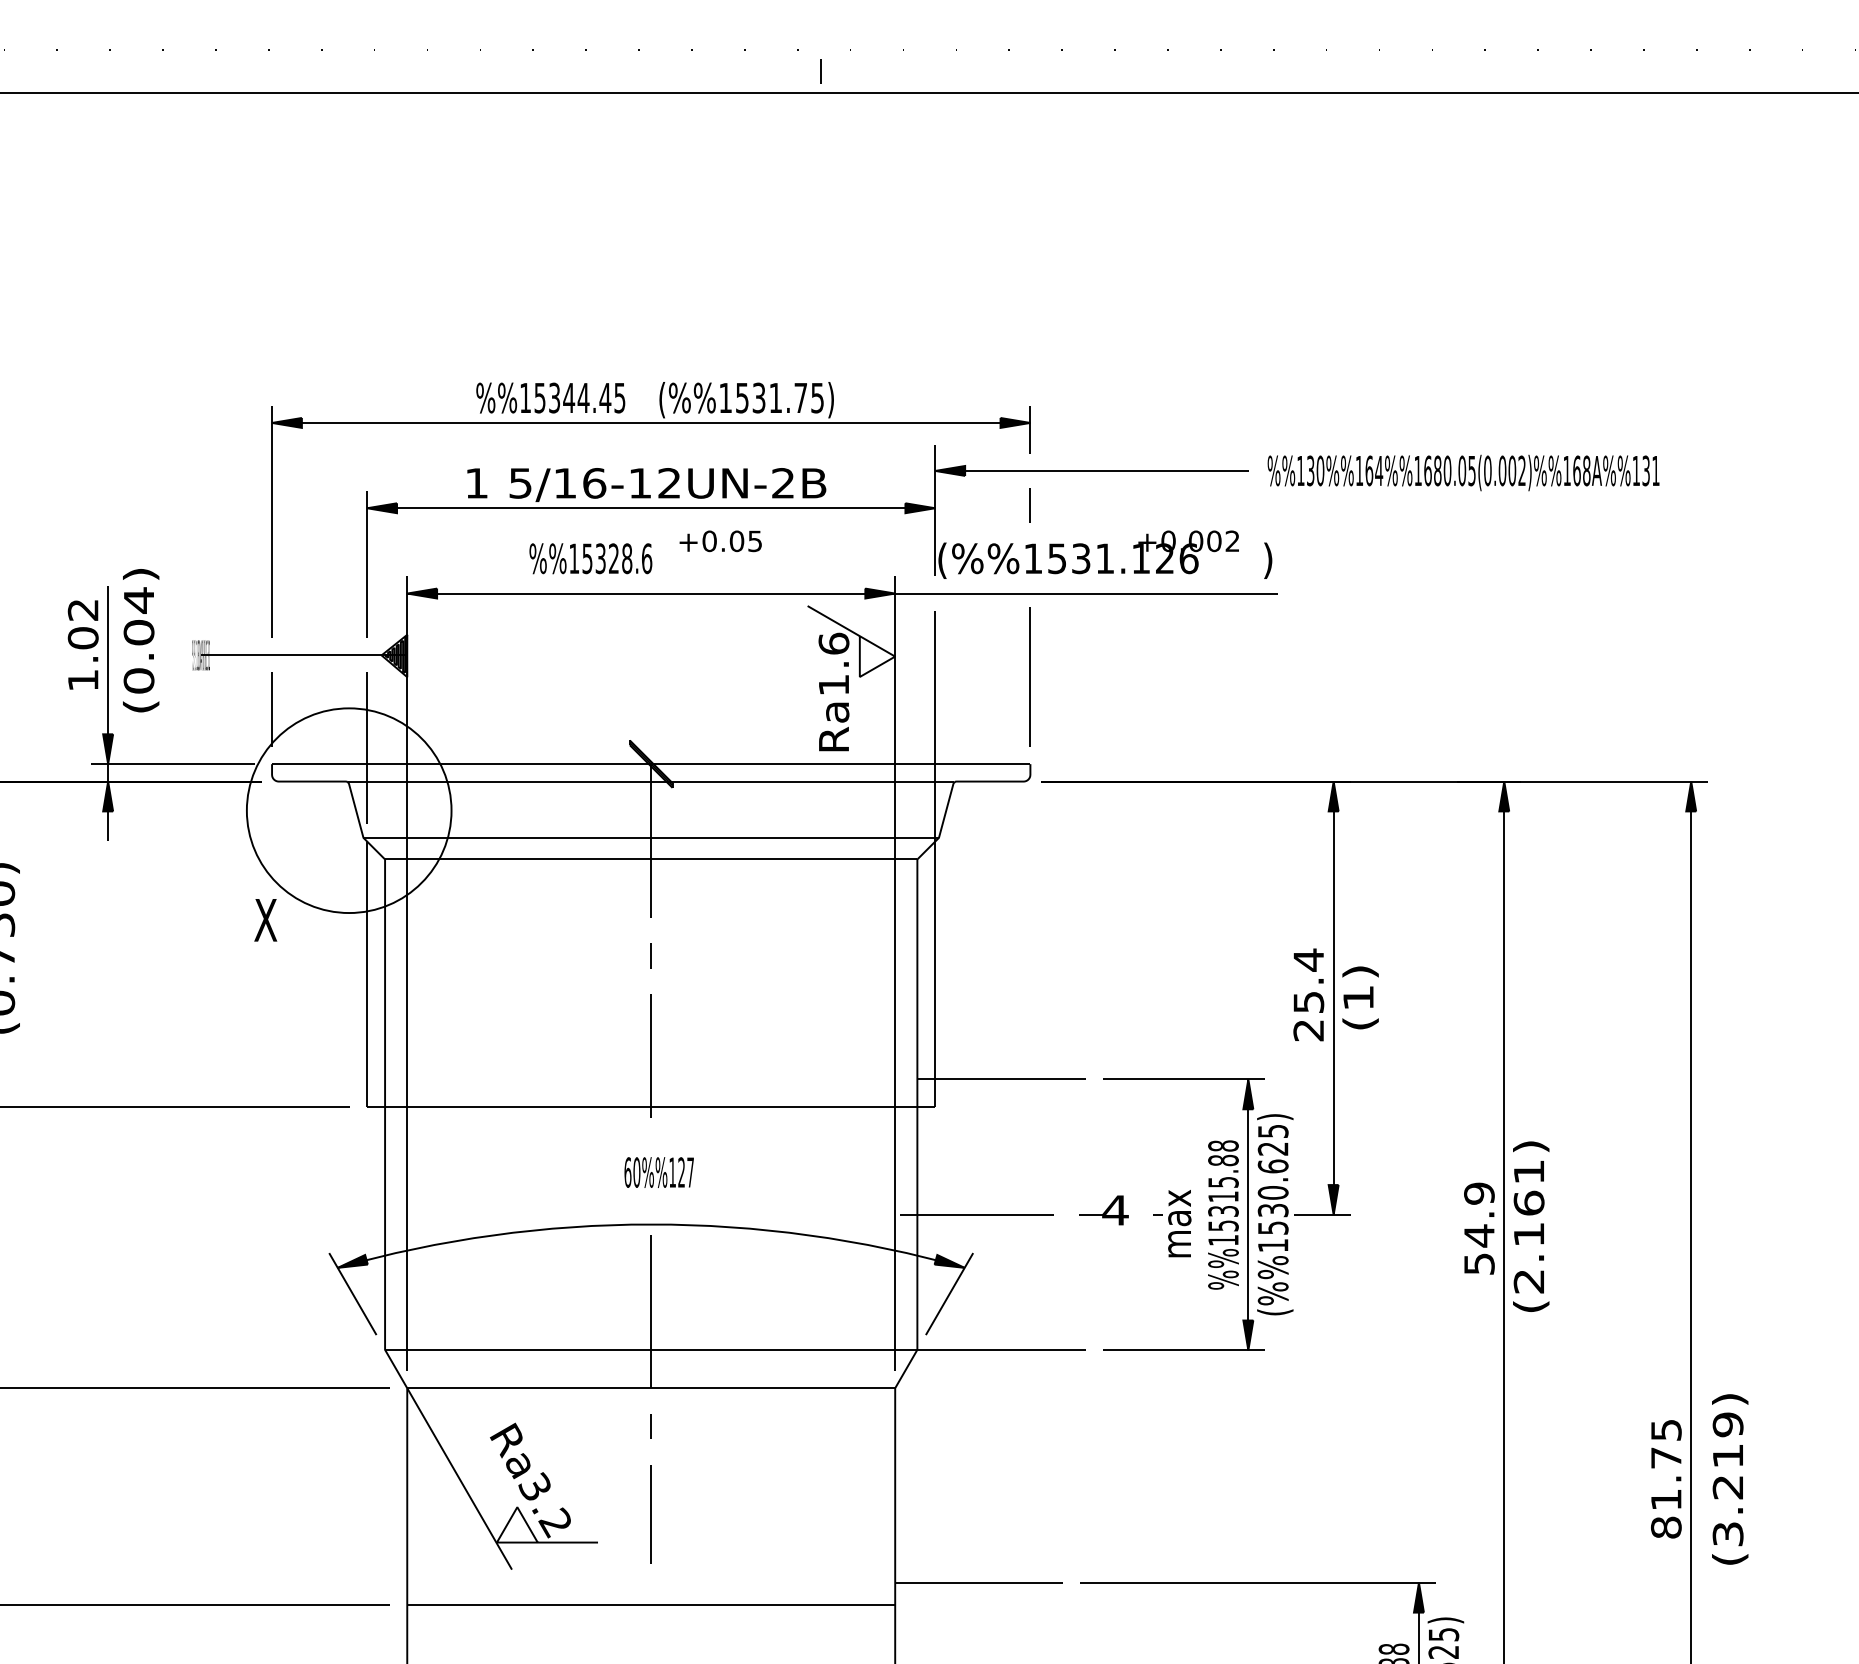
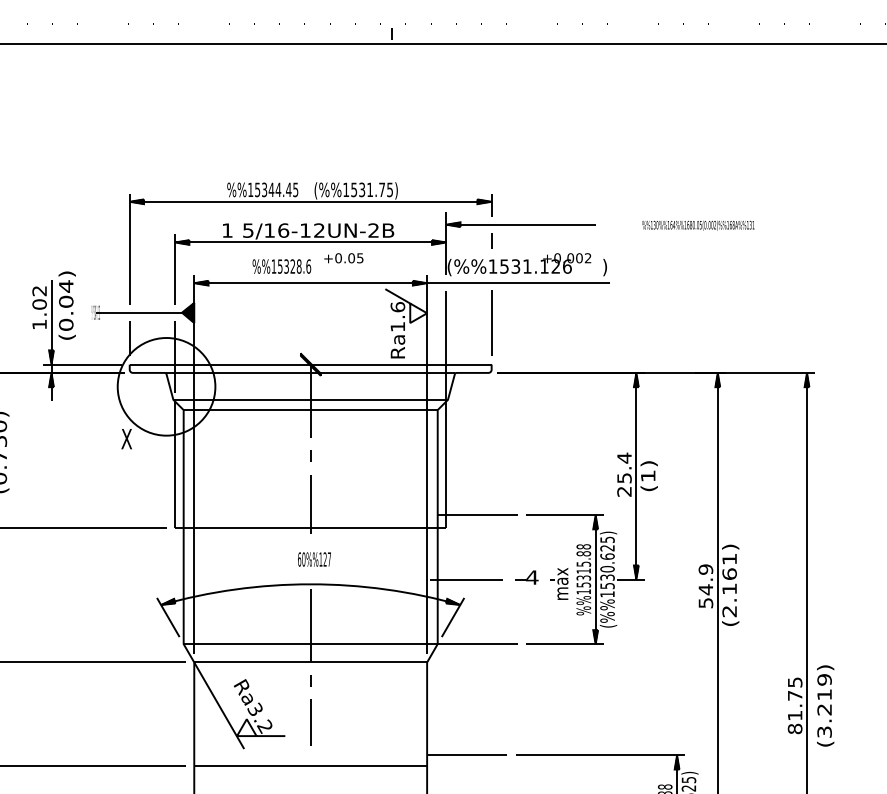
part: (1463, 472) -> (698, 225), size x0.6

